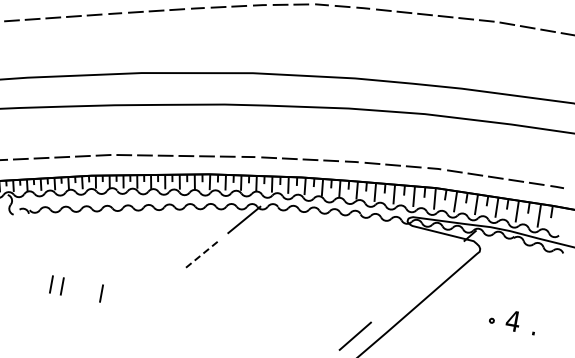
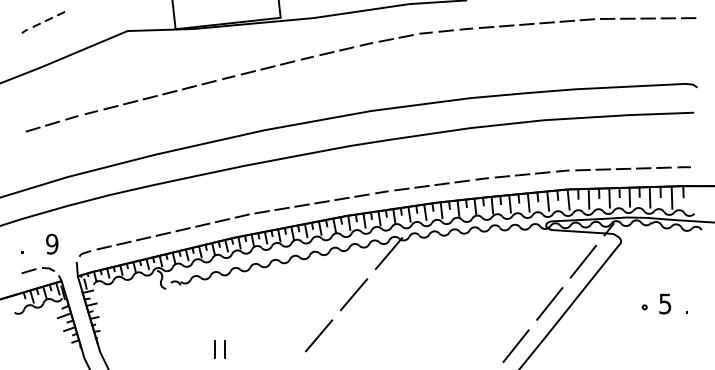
line: (200, 255) -> (353, 295), dashed -> solid
line: (438, 263) -> (583, 261), added
line: (158, 289) -> (318, 335), added
line: (100, 293) -> (263, 349), removed
line: (396, 299) -> (549, 303), added
text: (512, 320) -> (664, 303), 4 -> 5

